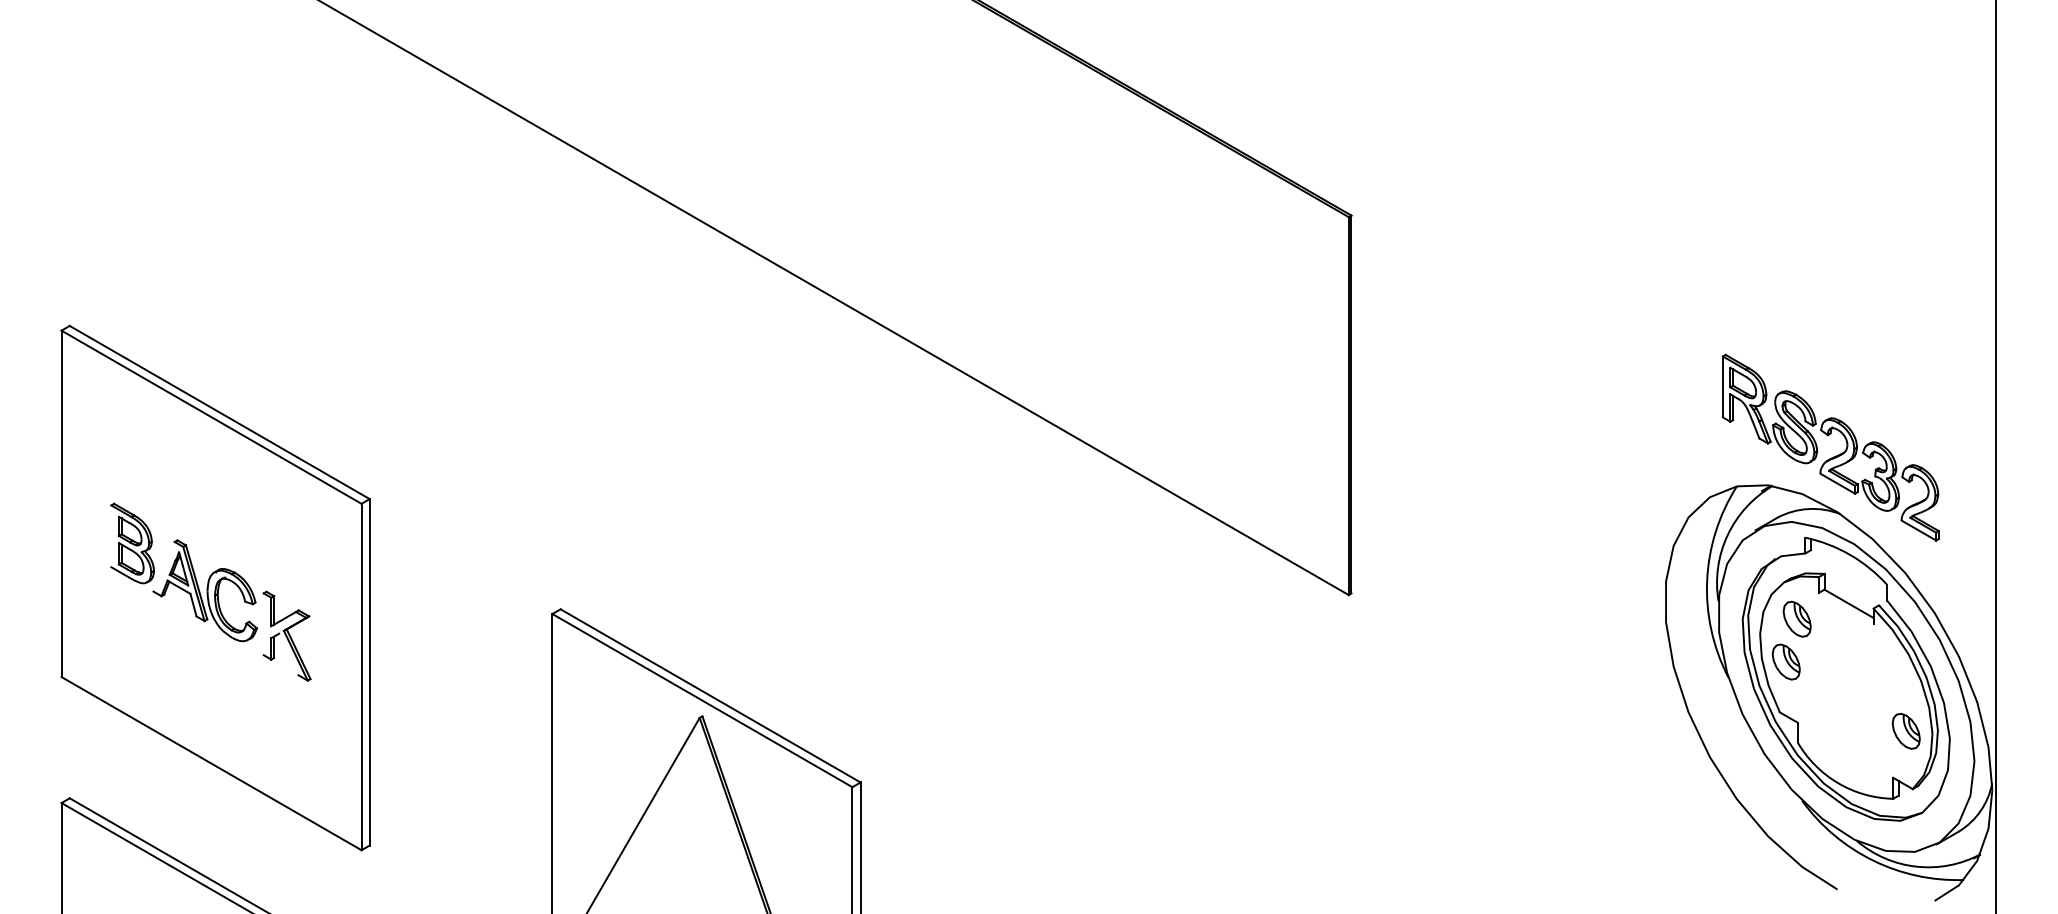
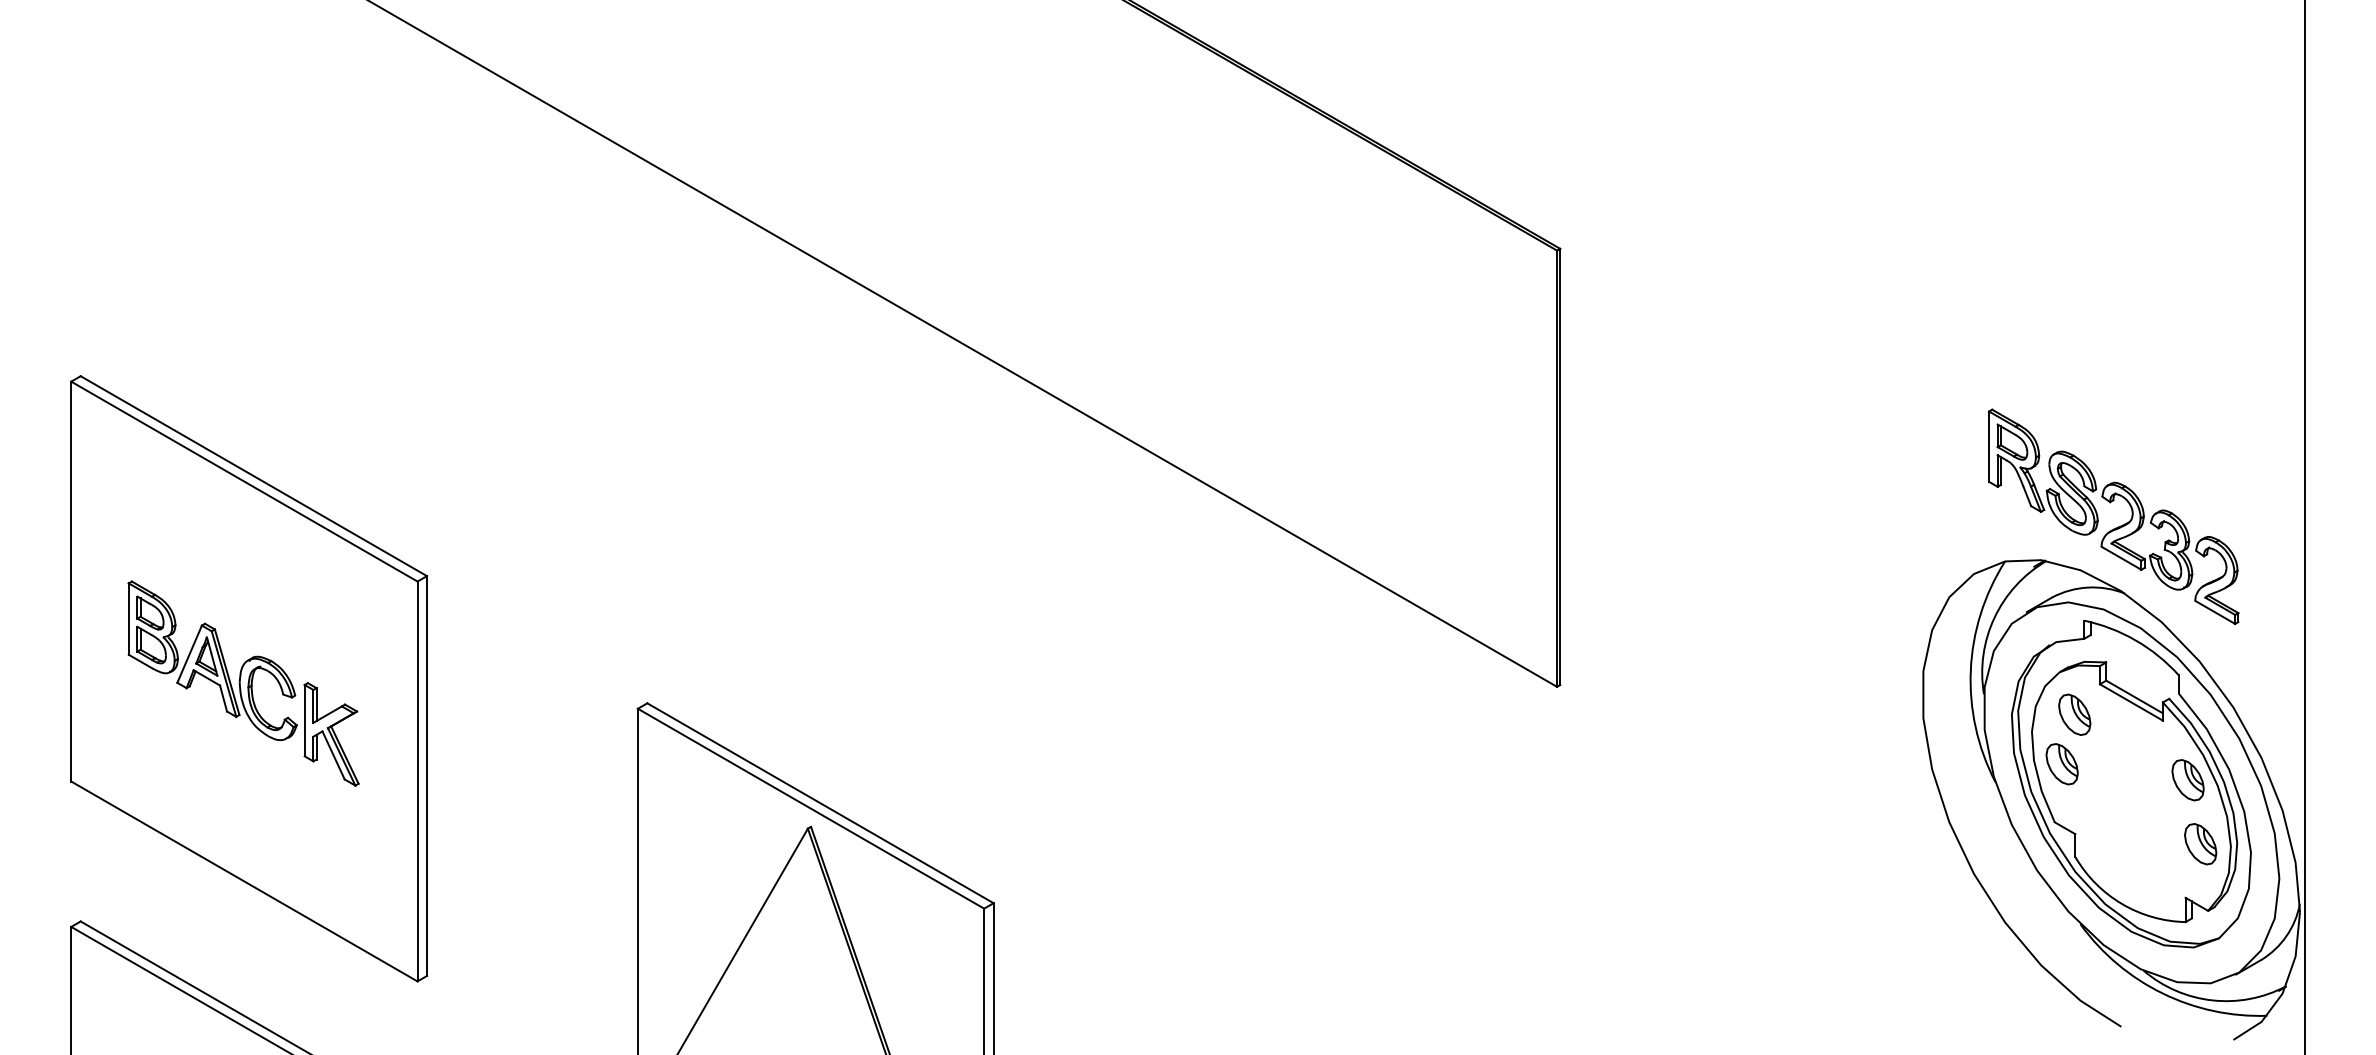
line: (111, 535) -> (128, 618), added
line: (163, 566) -> (189, 653), added
line: (1845, 608) -> (2130, 702), added
line: (263, 624) -> (304, 720), added
line: (288, 654) -> (333, 755), added
part: (1894, 676) -> (2187, 780), added

